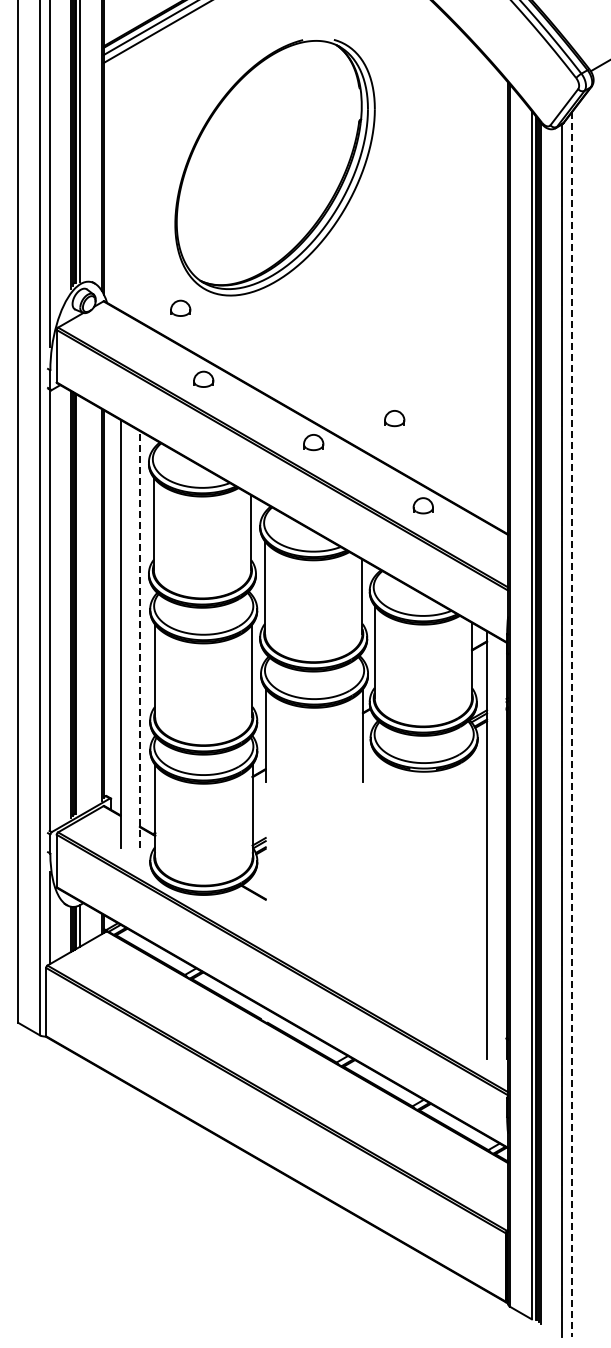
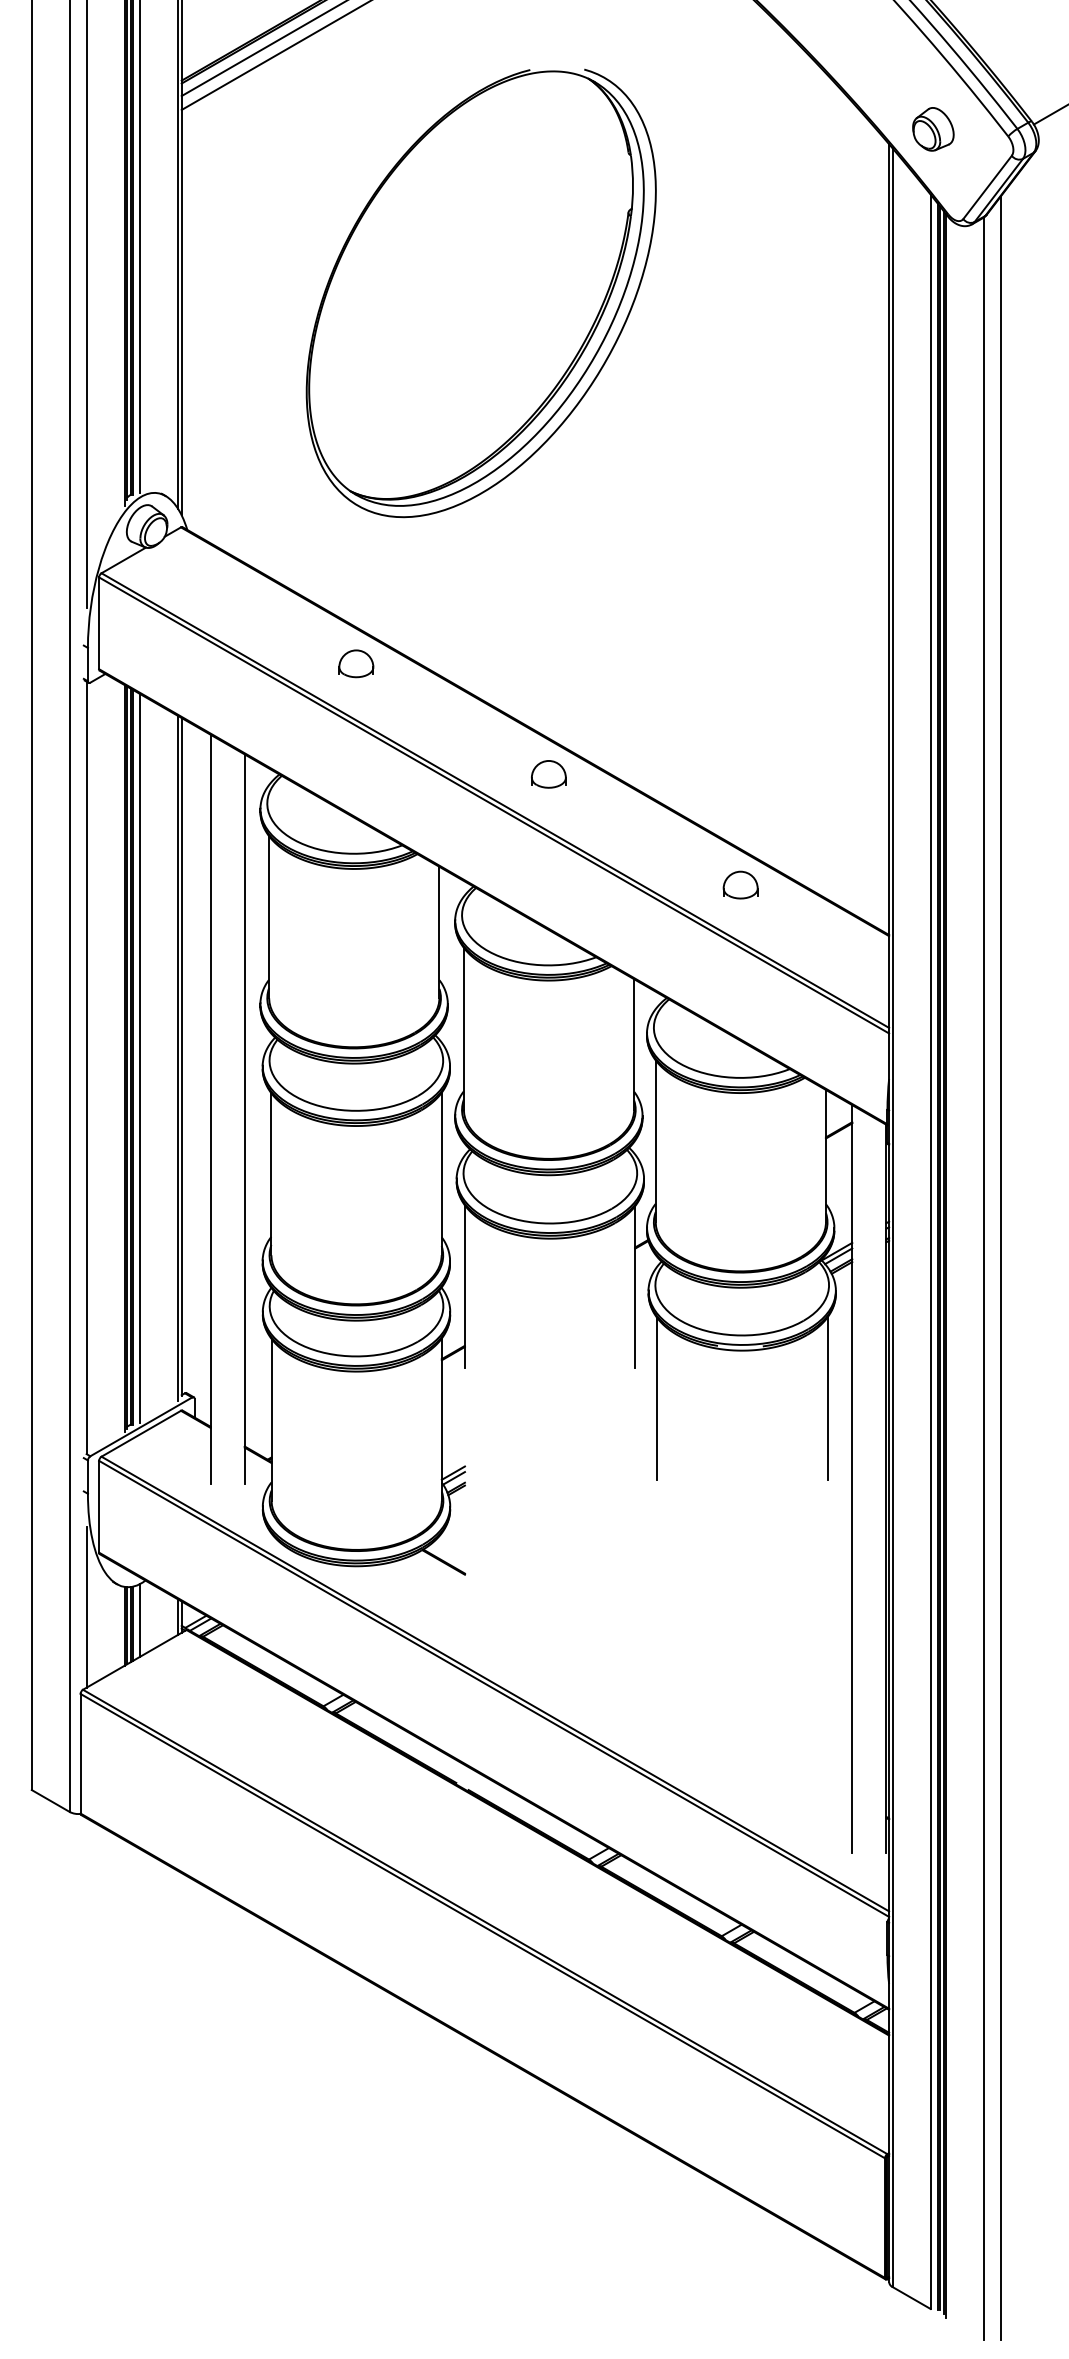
part: (532, 73) -> (931, 128), added
part: (180, 307) -> (315, 538), removed
part: (394, 418) -> (690, 732), removed
line: (80, 604) -> (140, 1057), added
line: (139, 638) -> (243, 1117), dashed -> solid
line: (572, 725) -> (1001, 1269), dashed -> solid
line: (472, 798) -> (826, 1397), added
line: (375, 799) -> (657, 1399), added

